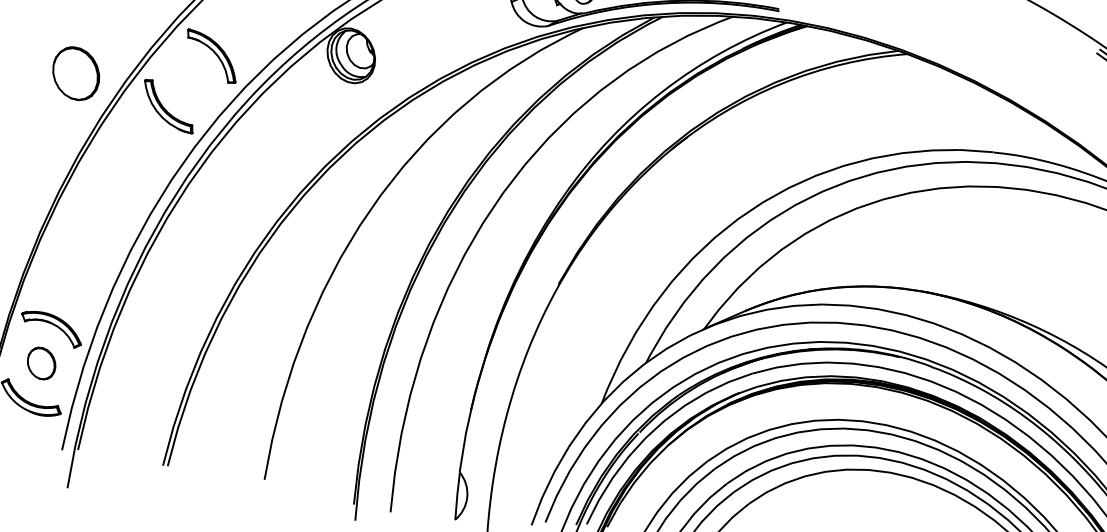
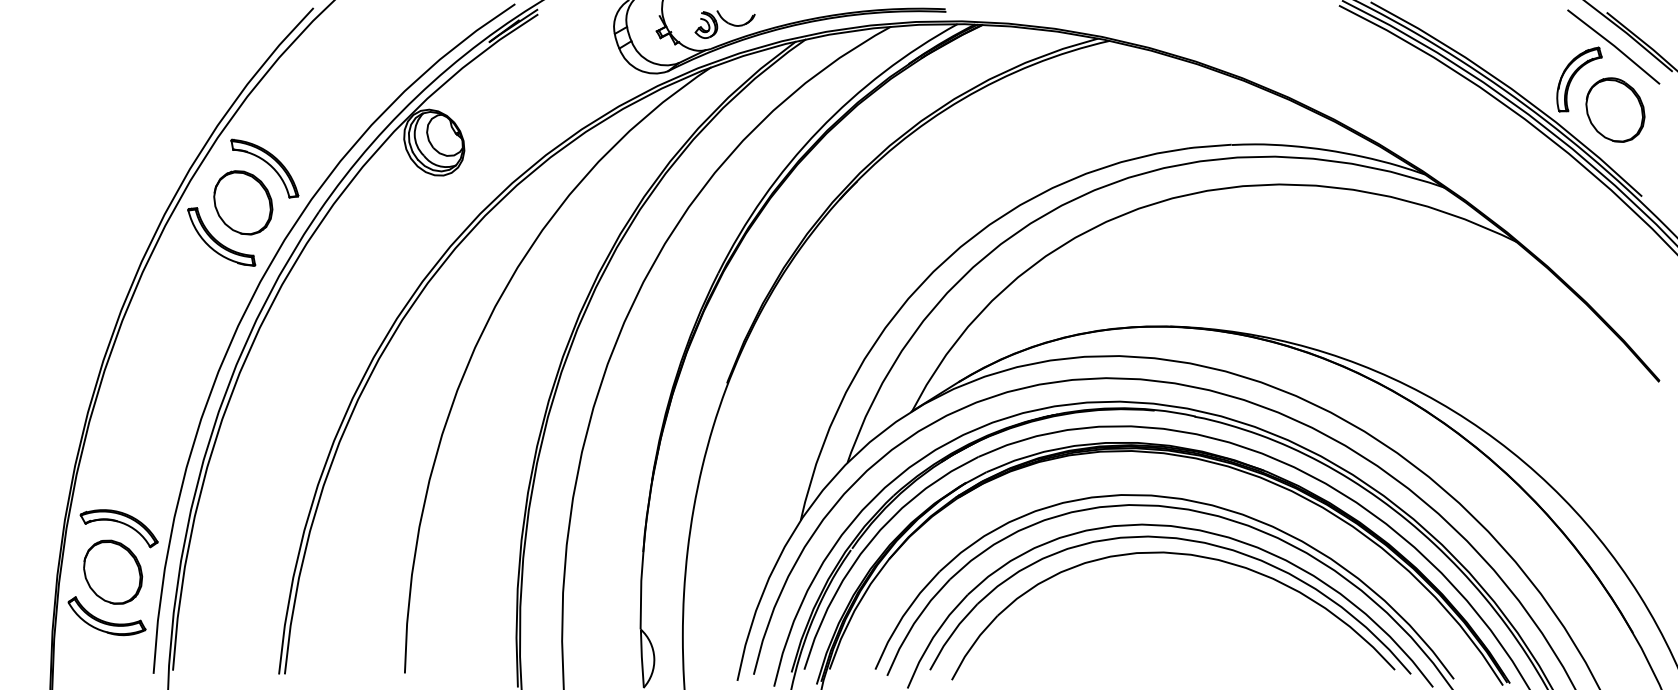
part: (76, 73) -> (243, 202), moved
part: (41, 363) -> (113, 571), size x1.67

